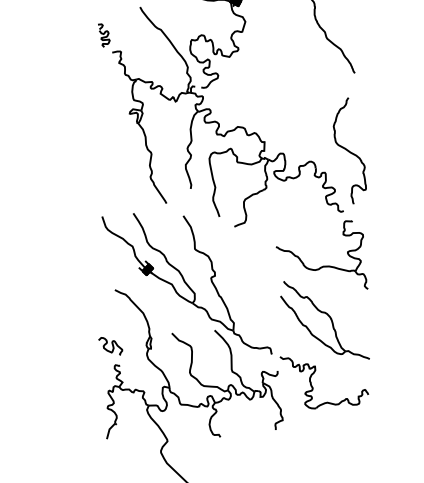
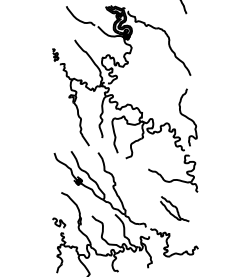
part: (324, 319) -> (174, 208), size x0.6

